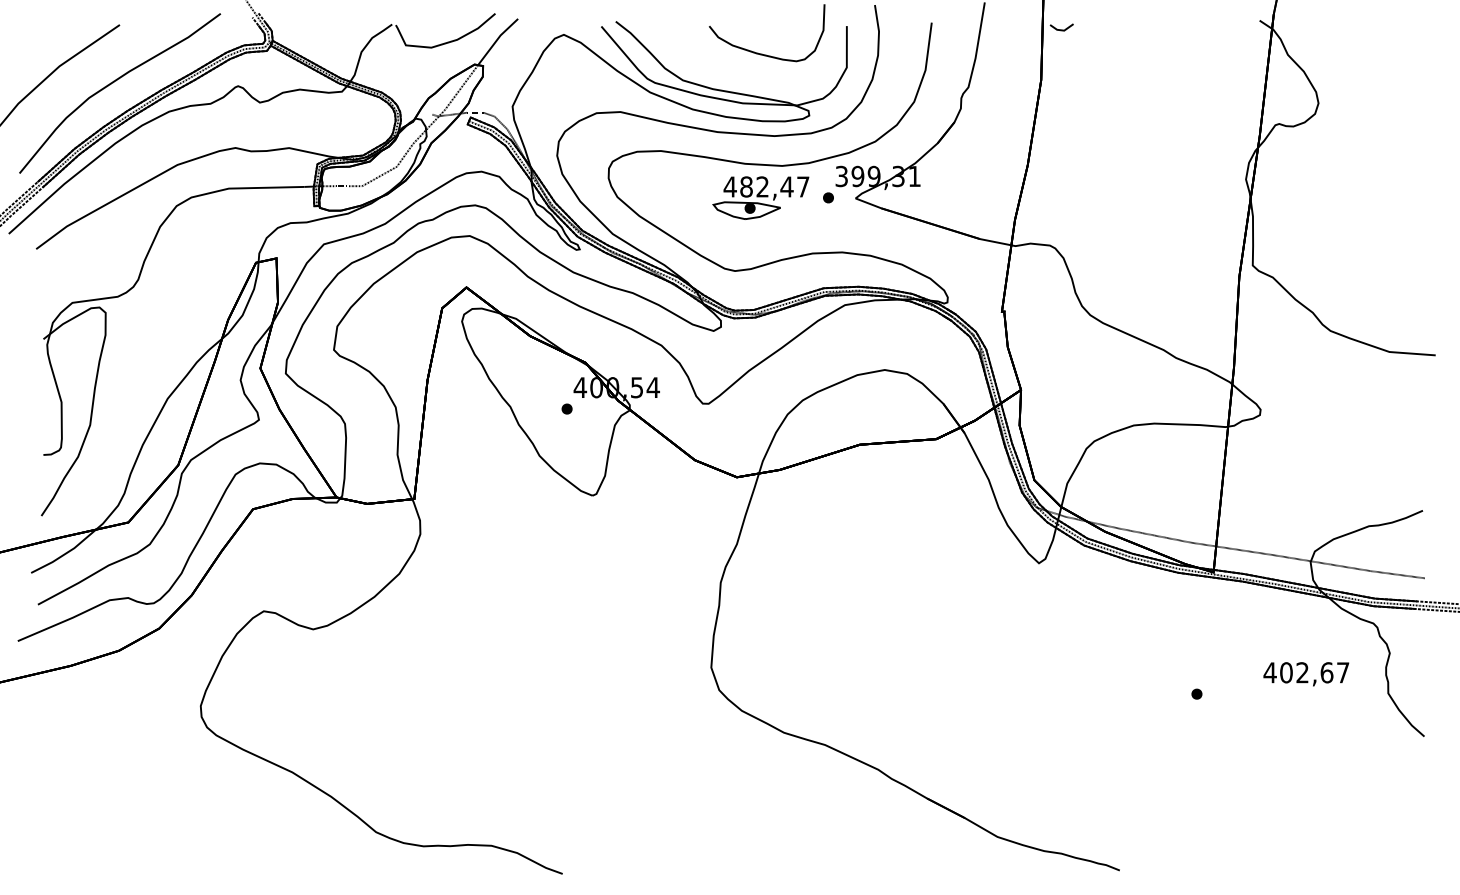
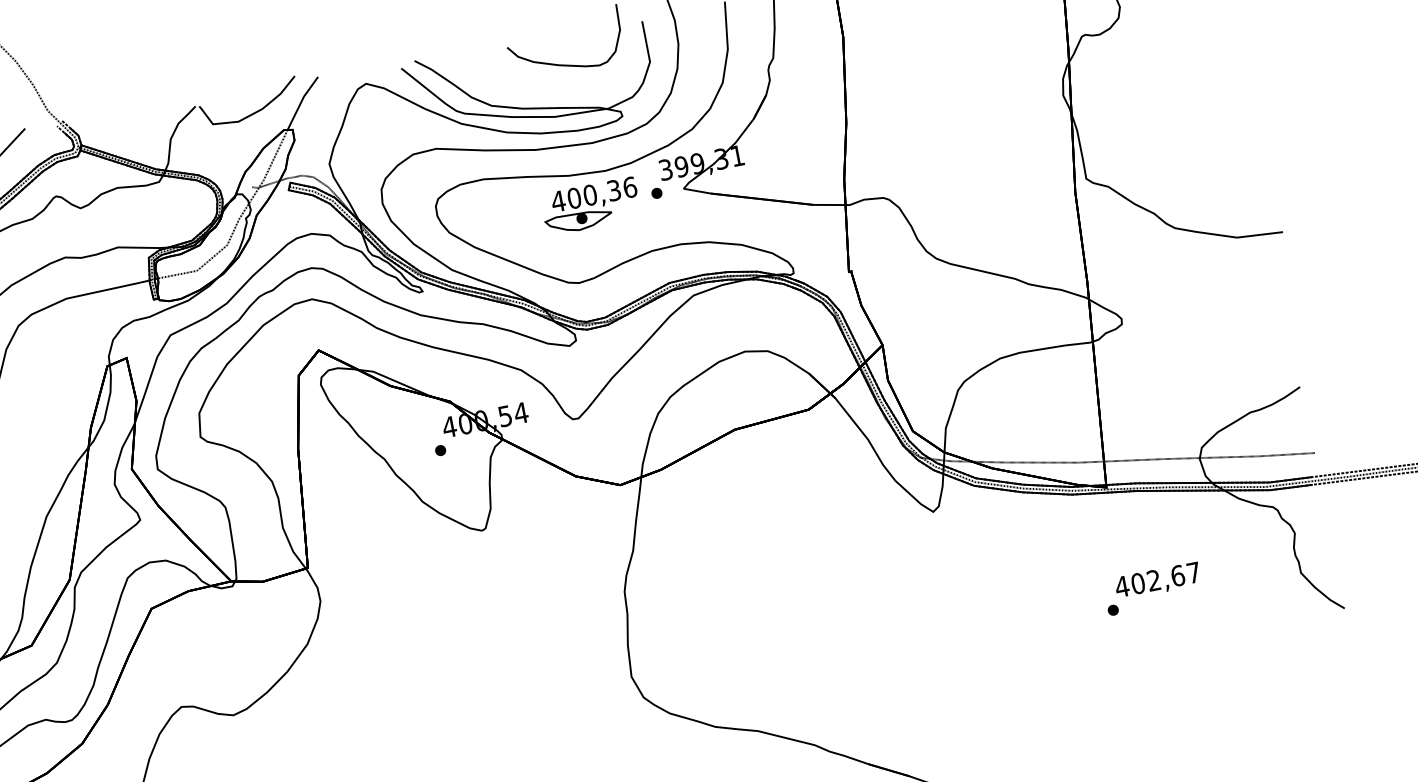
text: (774, 186) -> (601, 192), 482,47 -> 400,36
text: (1306, 674) -> (1158, 581), moved

